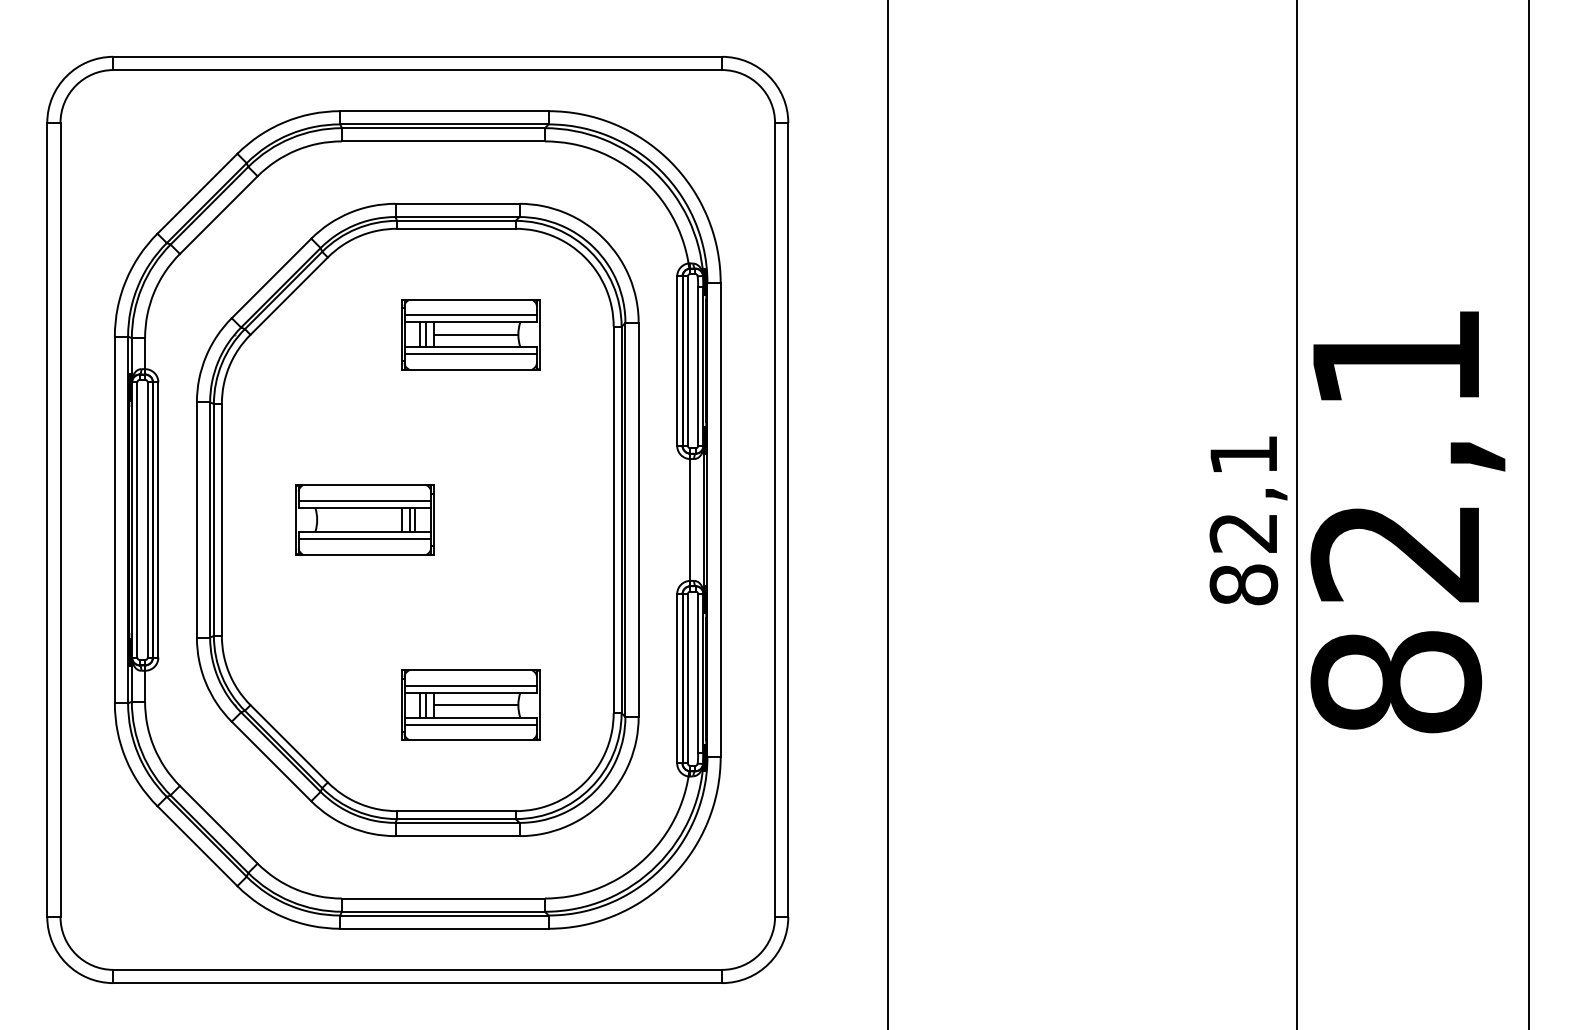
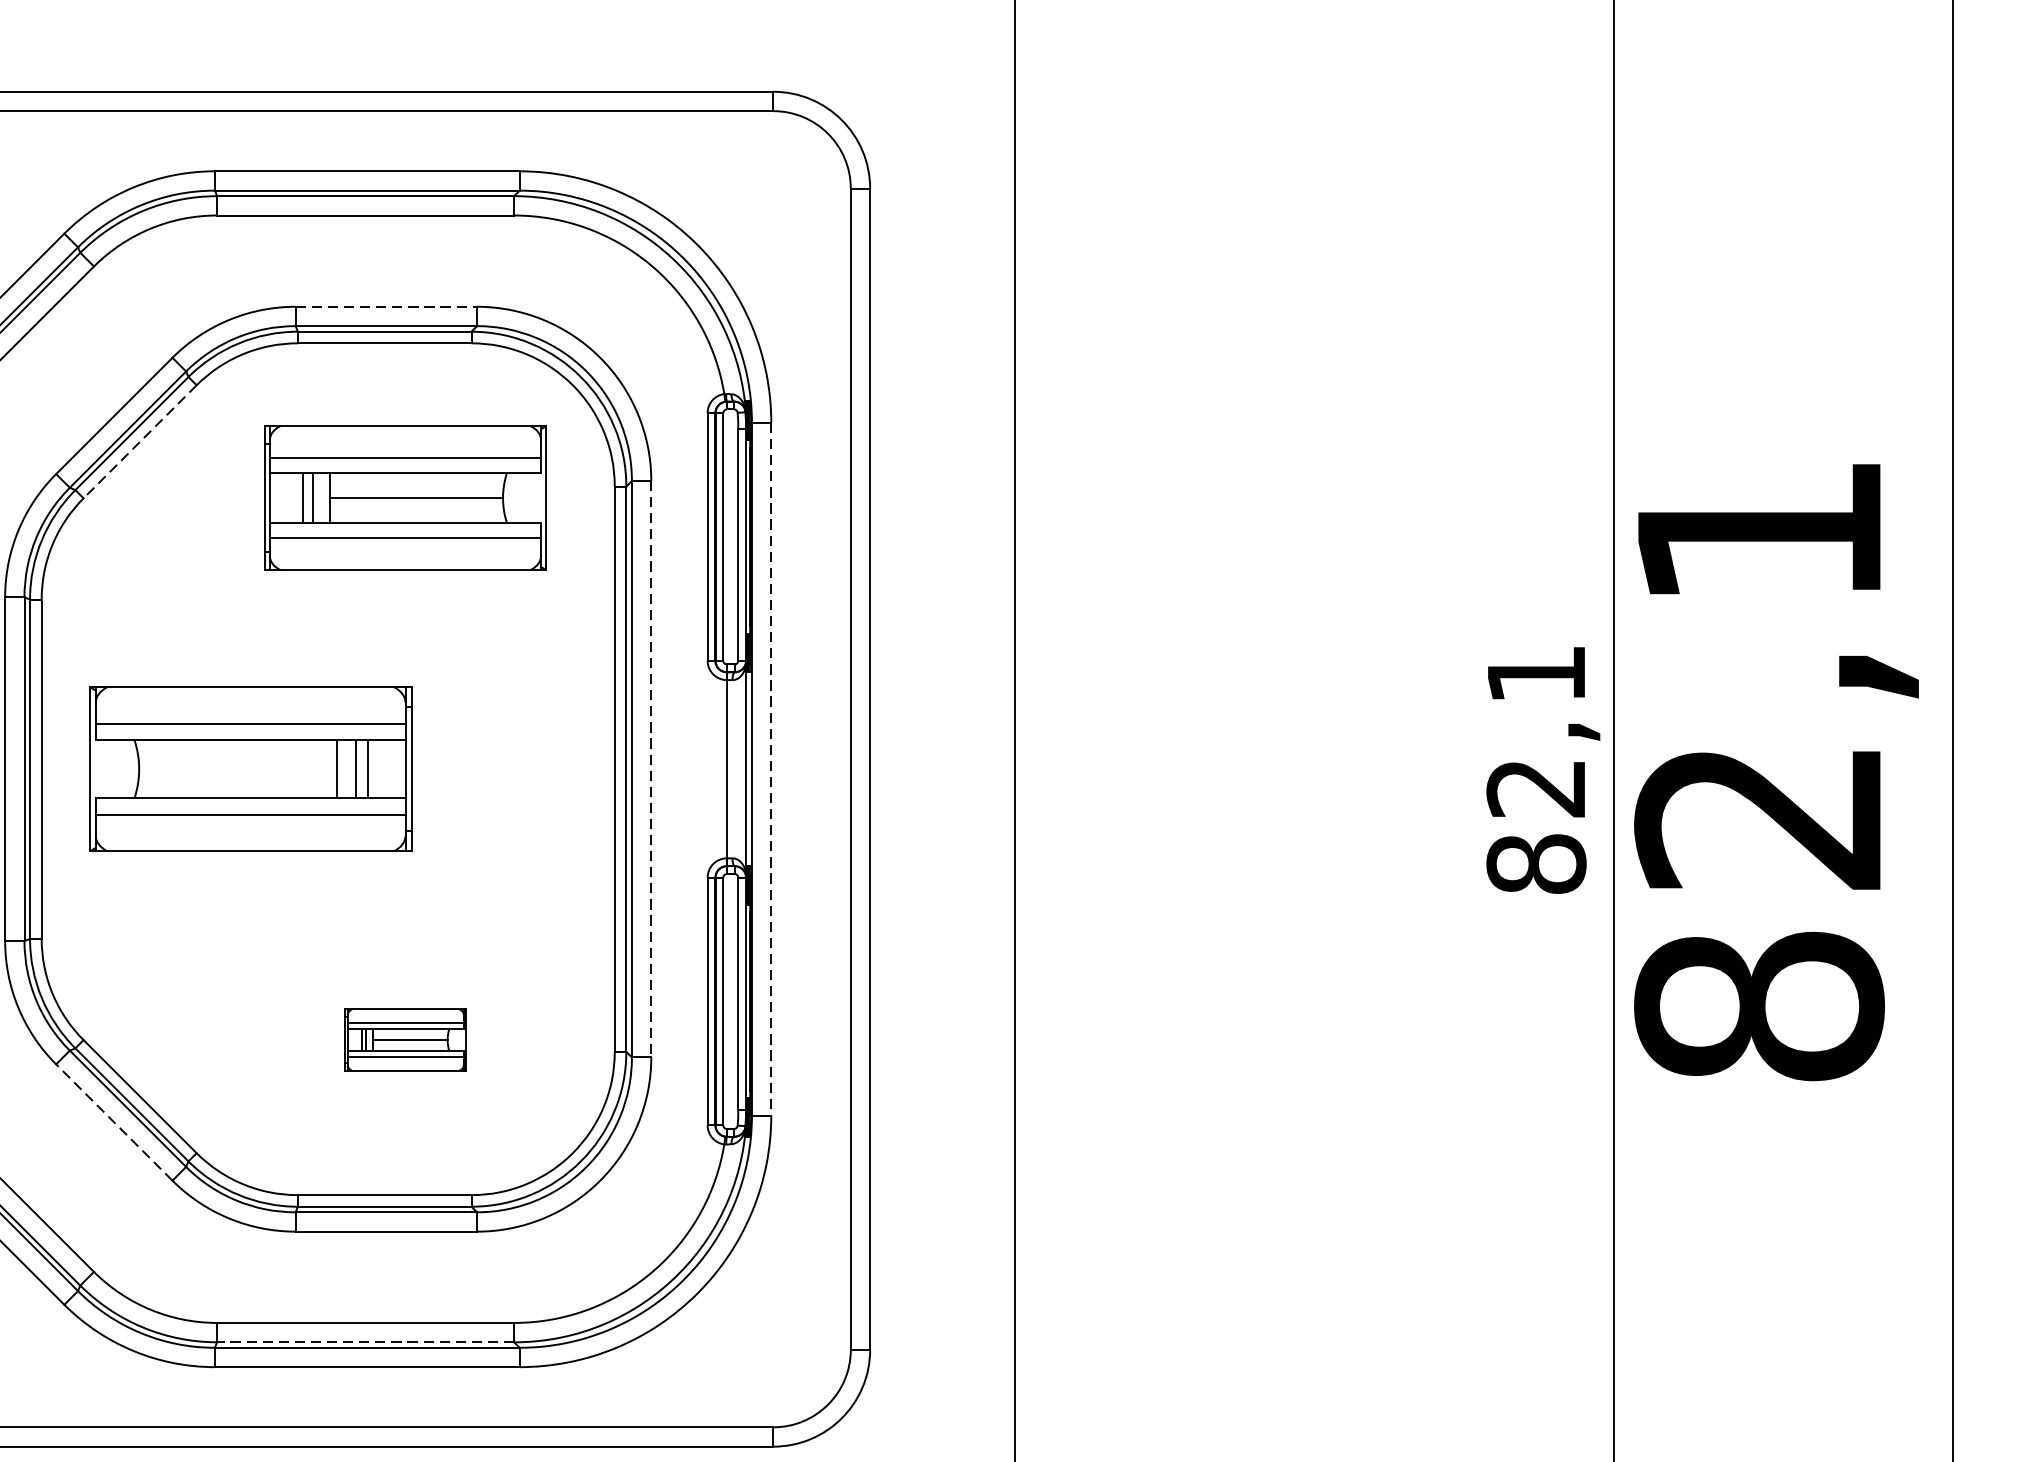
line: (458, 203) -> (387, 306), solid -> dashed
line: (289, 296) -> (140, 442), solid -> dashed
part: (470, 334) -> (405, 497), size x1.4
part: (364, 519) -> (250, 768), size x1.6
line: (720, 519) -> (770, 768), solid -> dashed
line: (638, 520) -> (651, 769), solid -> dashed
part: (470, 704) -> (405, 1039), size x0.6
line: (271, 761) -> (114, 1122), solid -> dashed
line: (443, 911) -> (365, 1341), solid -> dashed

